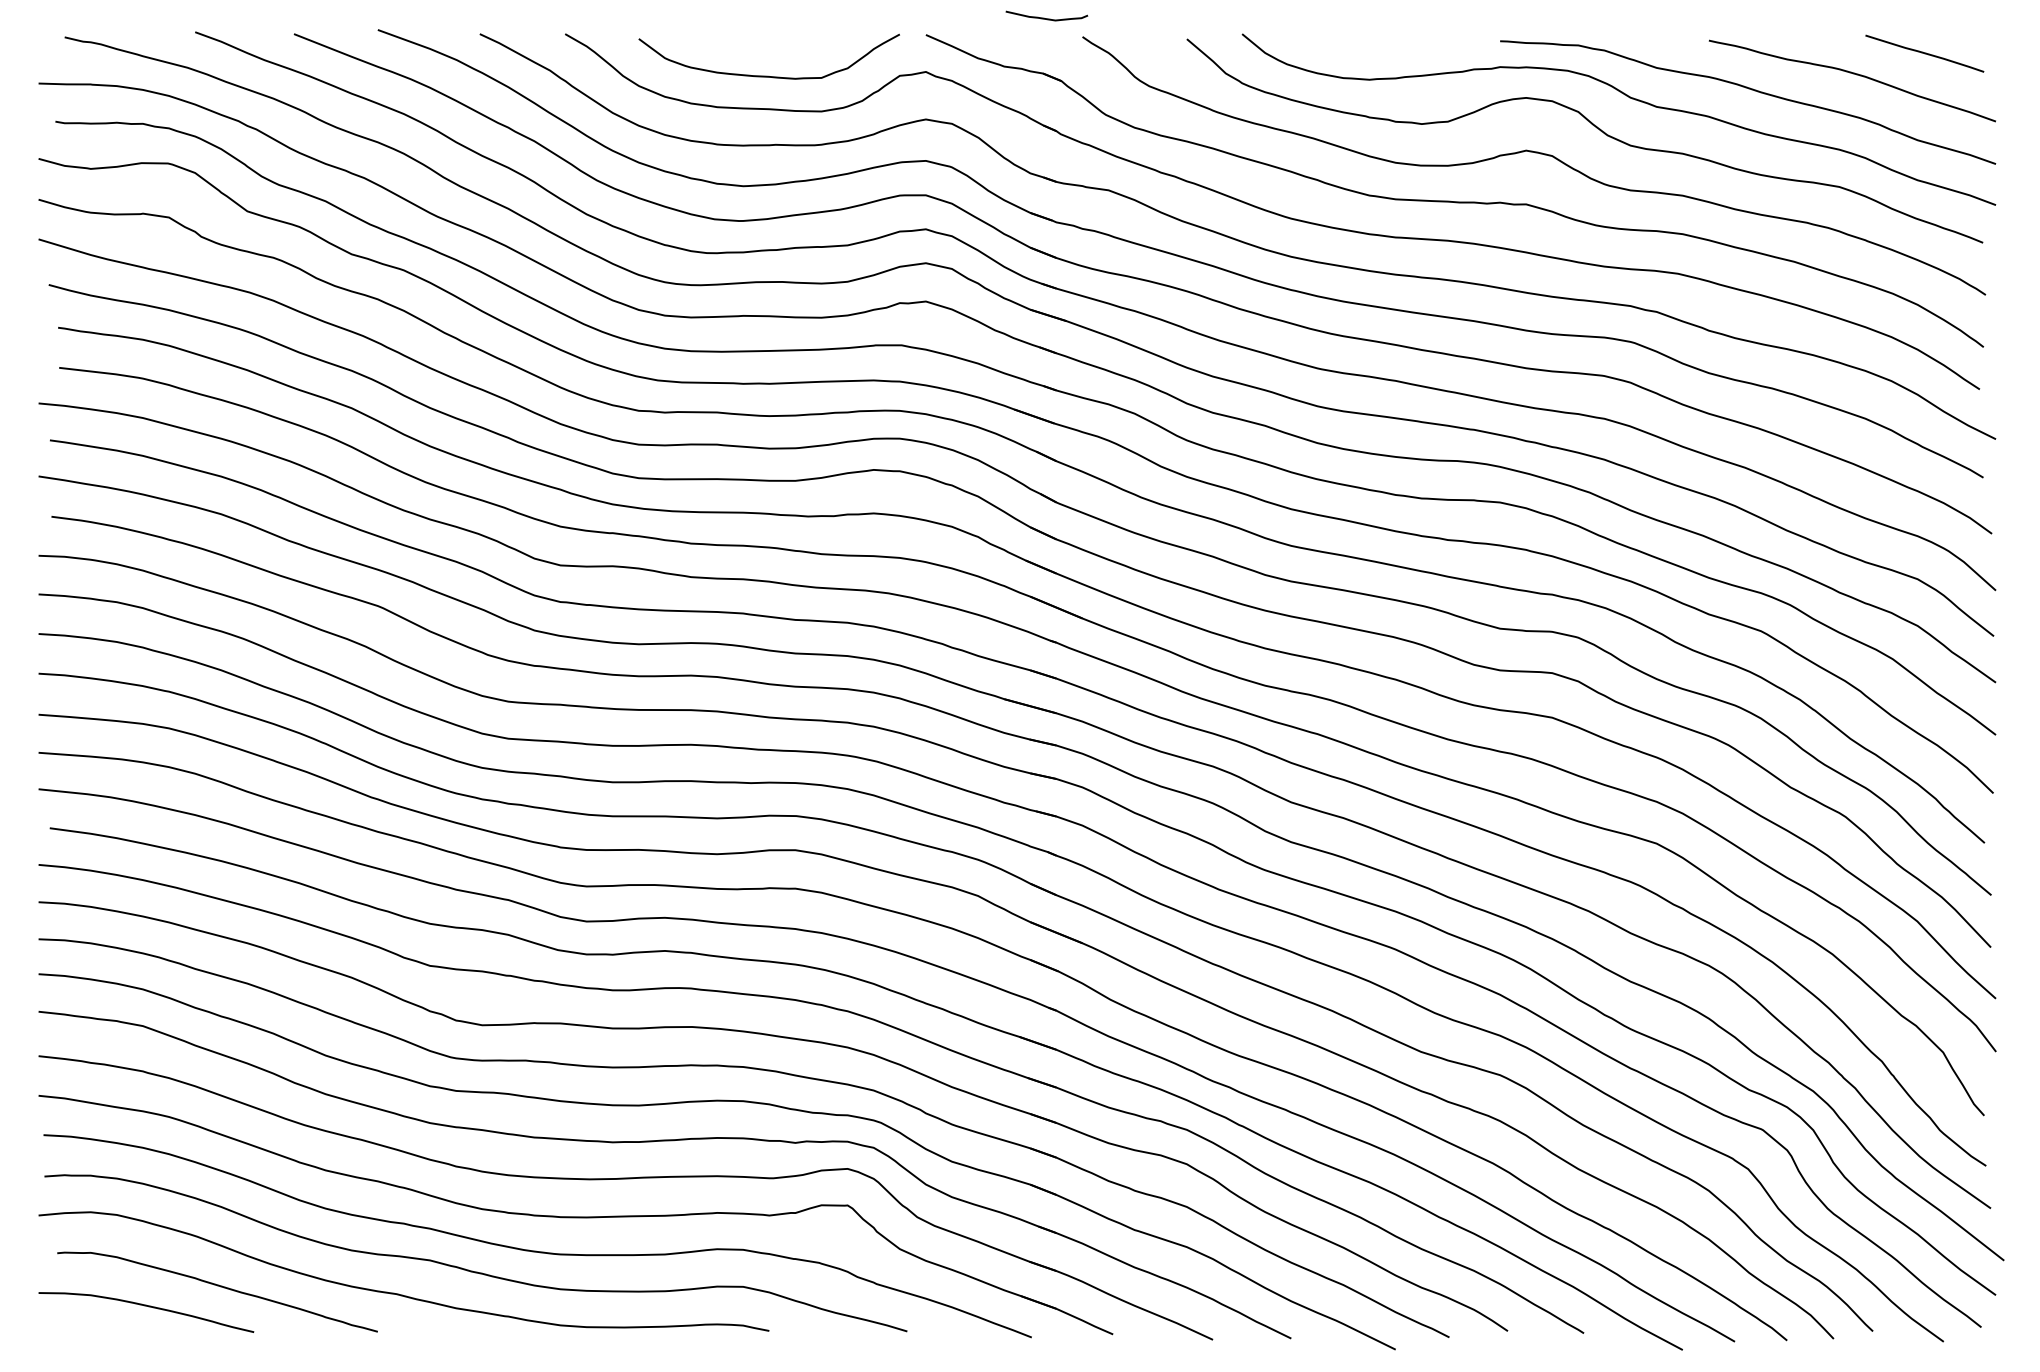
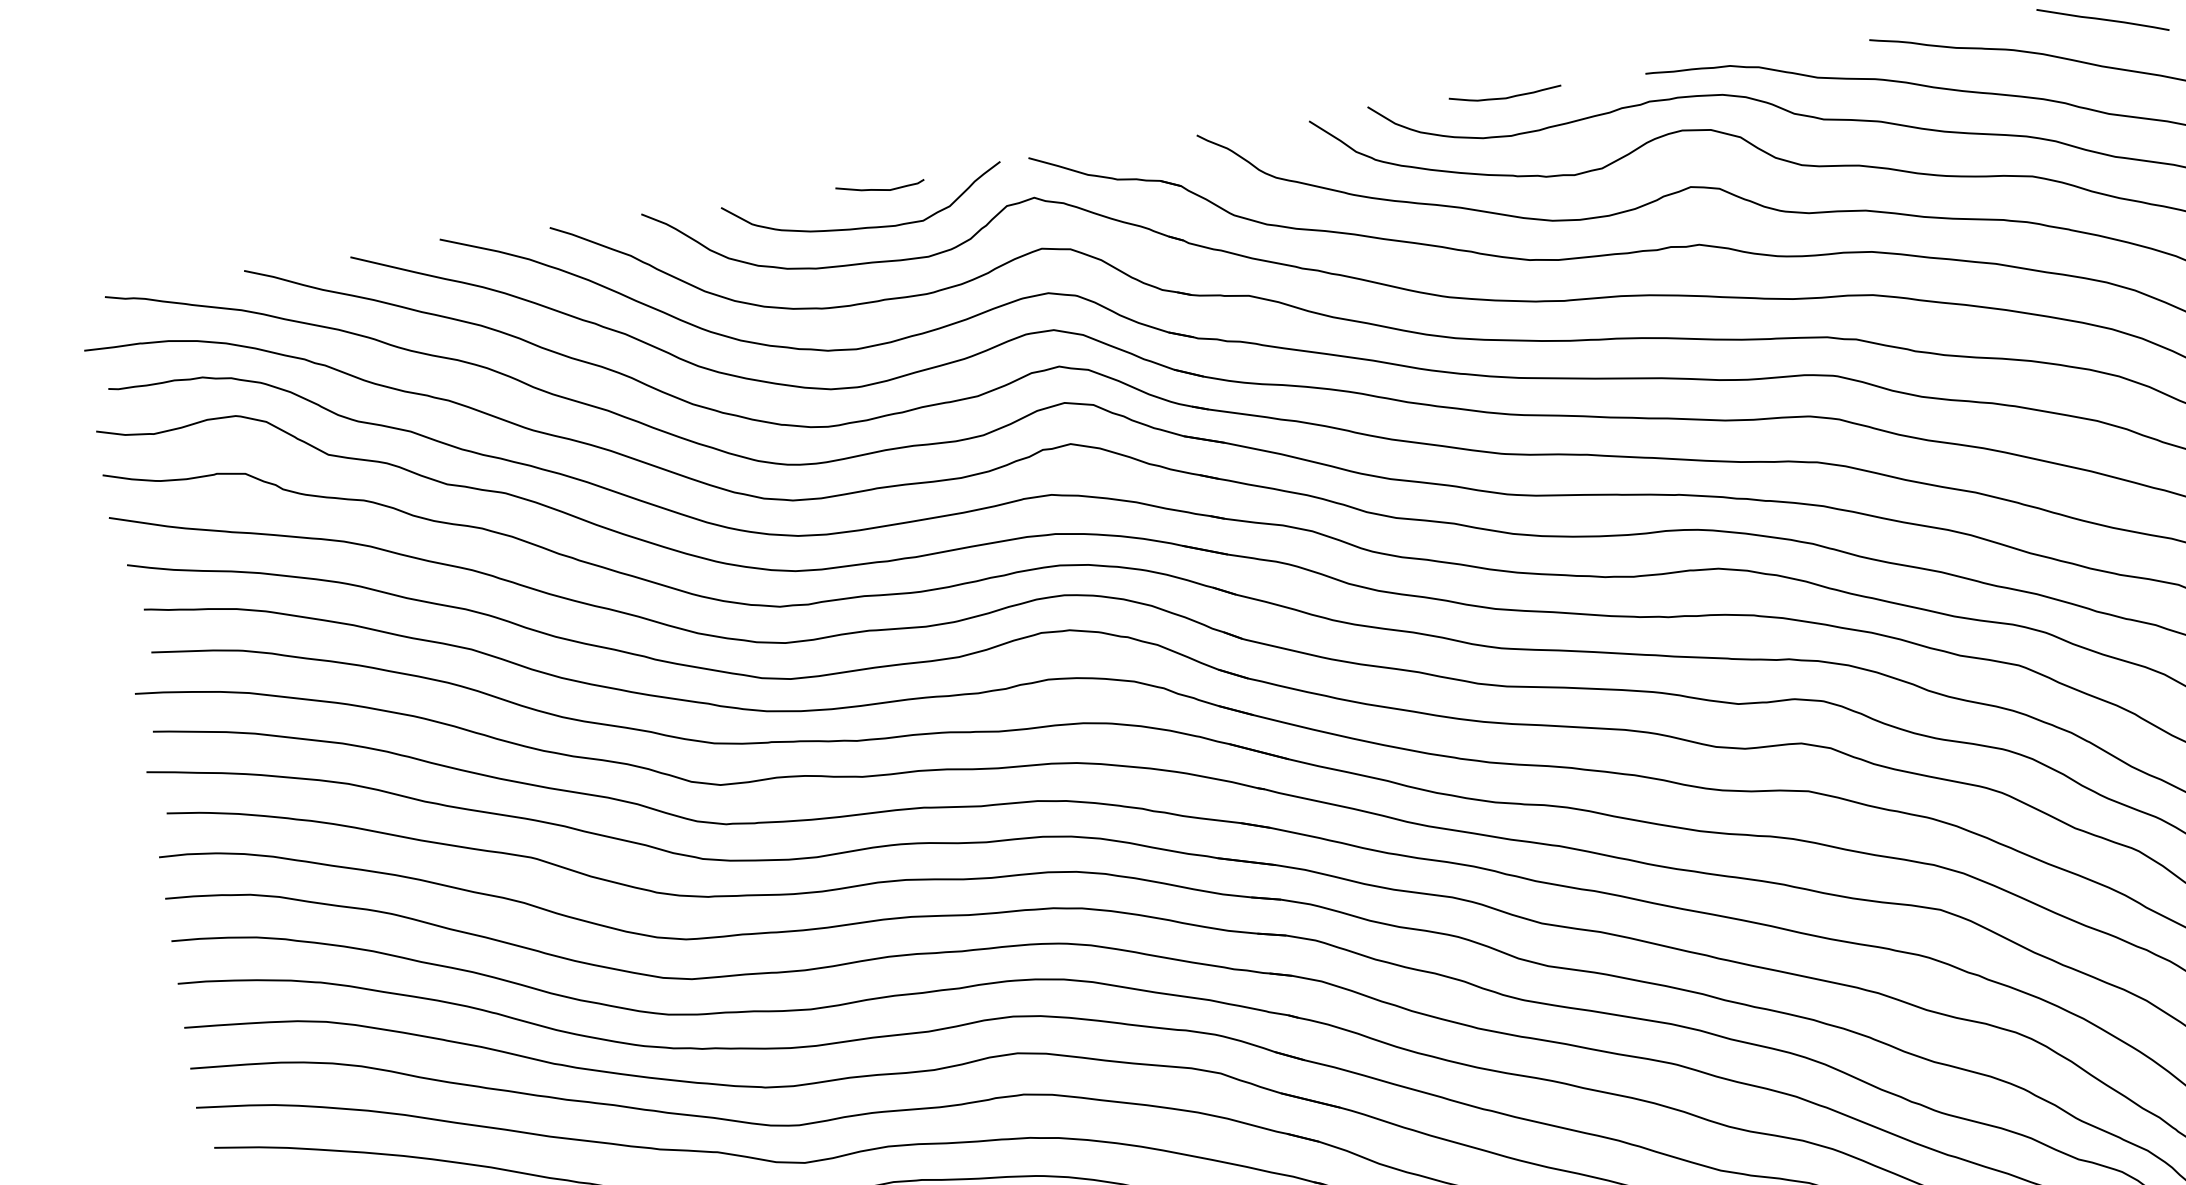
curve: (1044, 17) -> (877, 188), moved
curve: (1369, 43) -> (1505, 96), added

